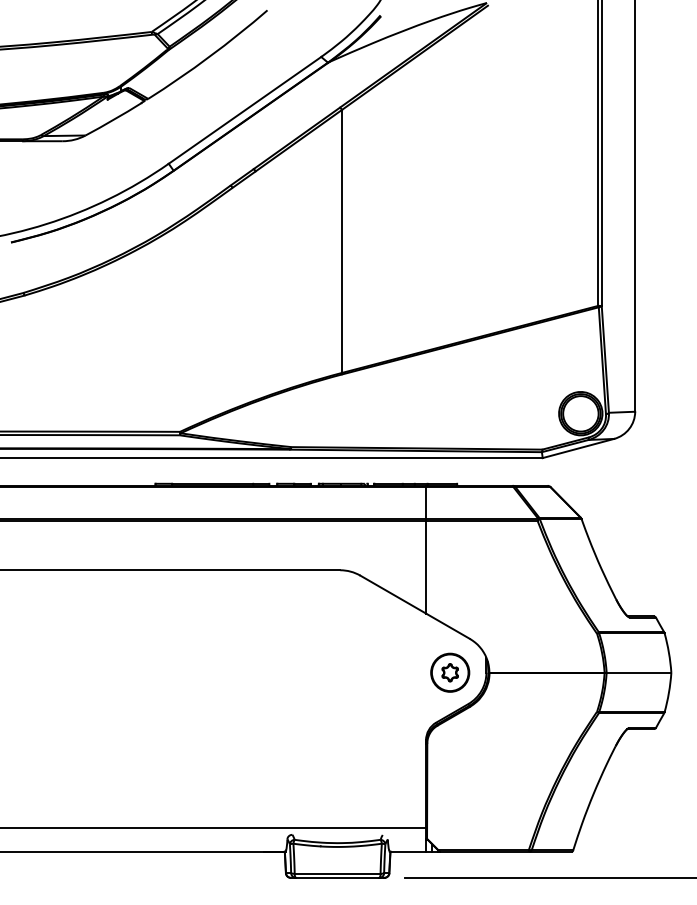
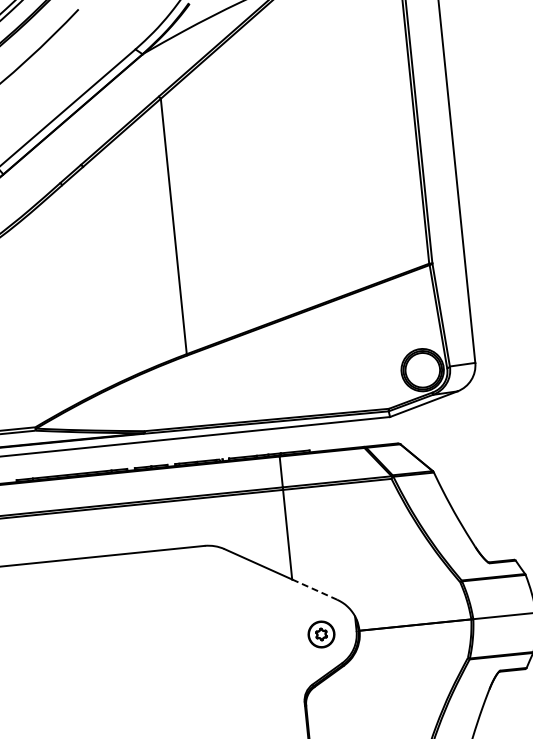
line: (448, 626) -> (315, 589), solid -> dashed
part: (450, 672) -> (321, 634), size x0.7

